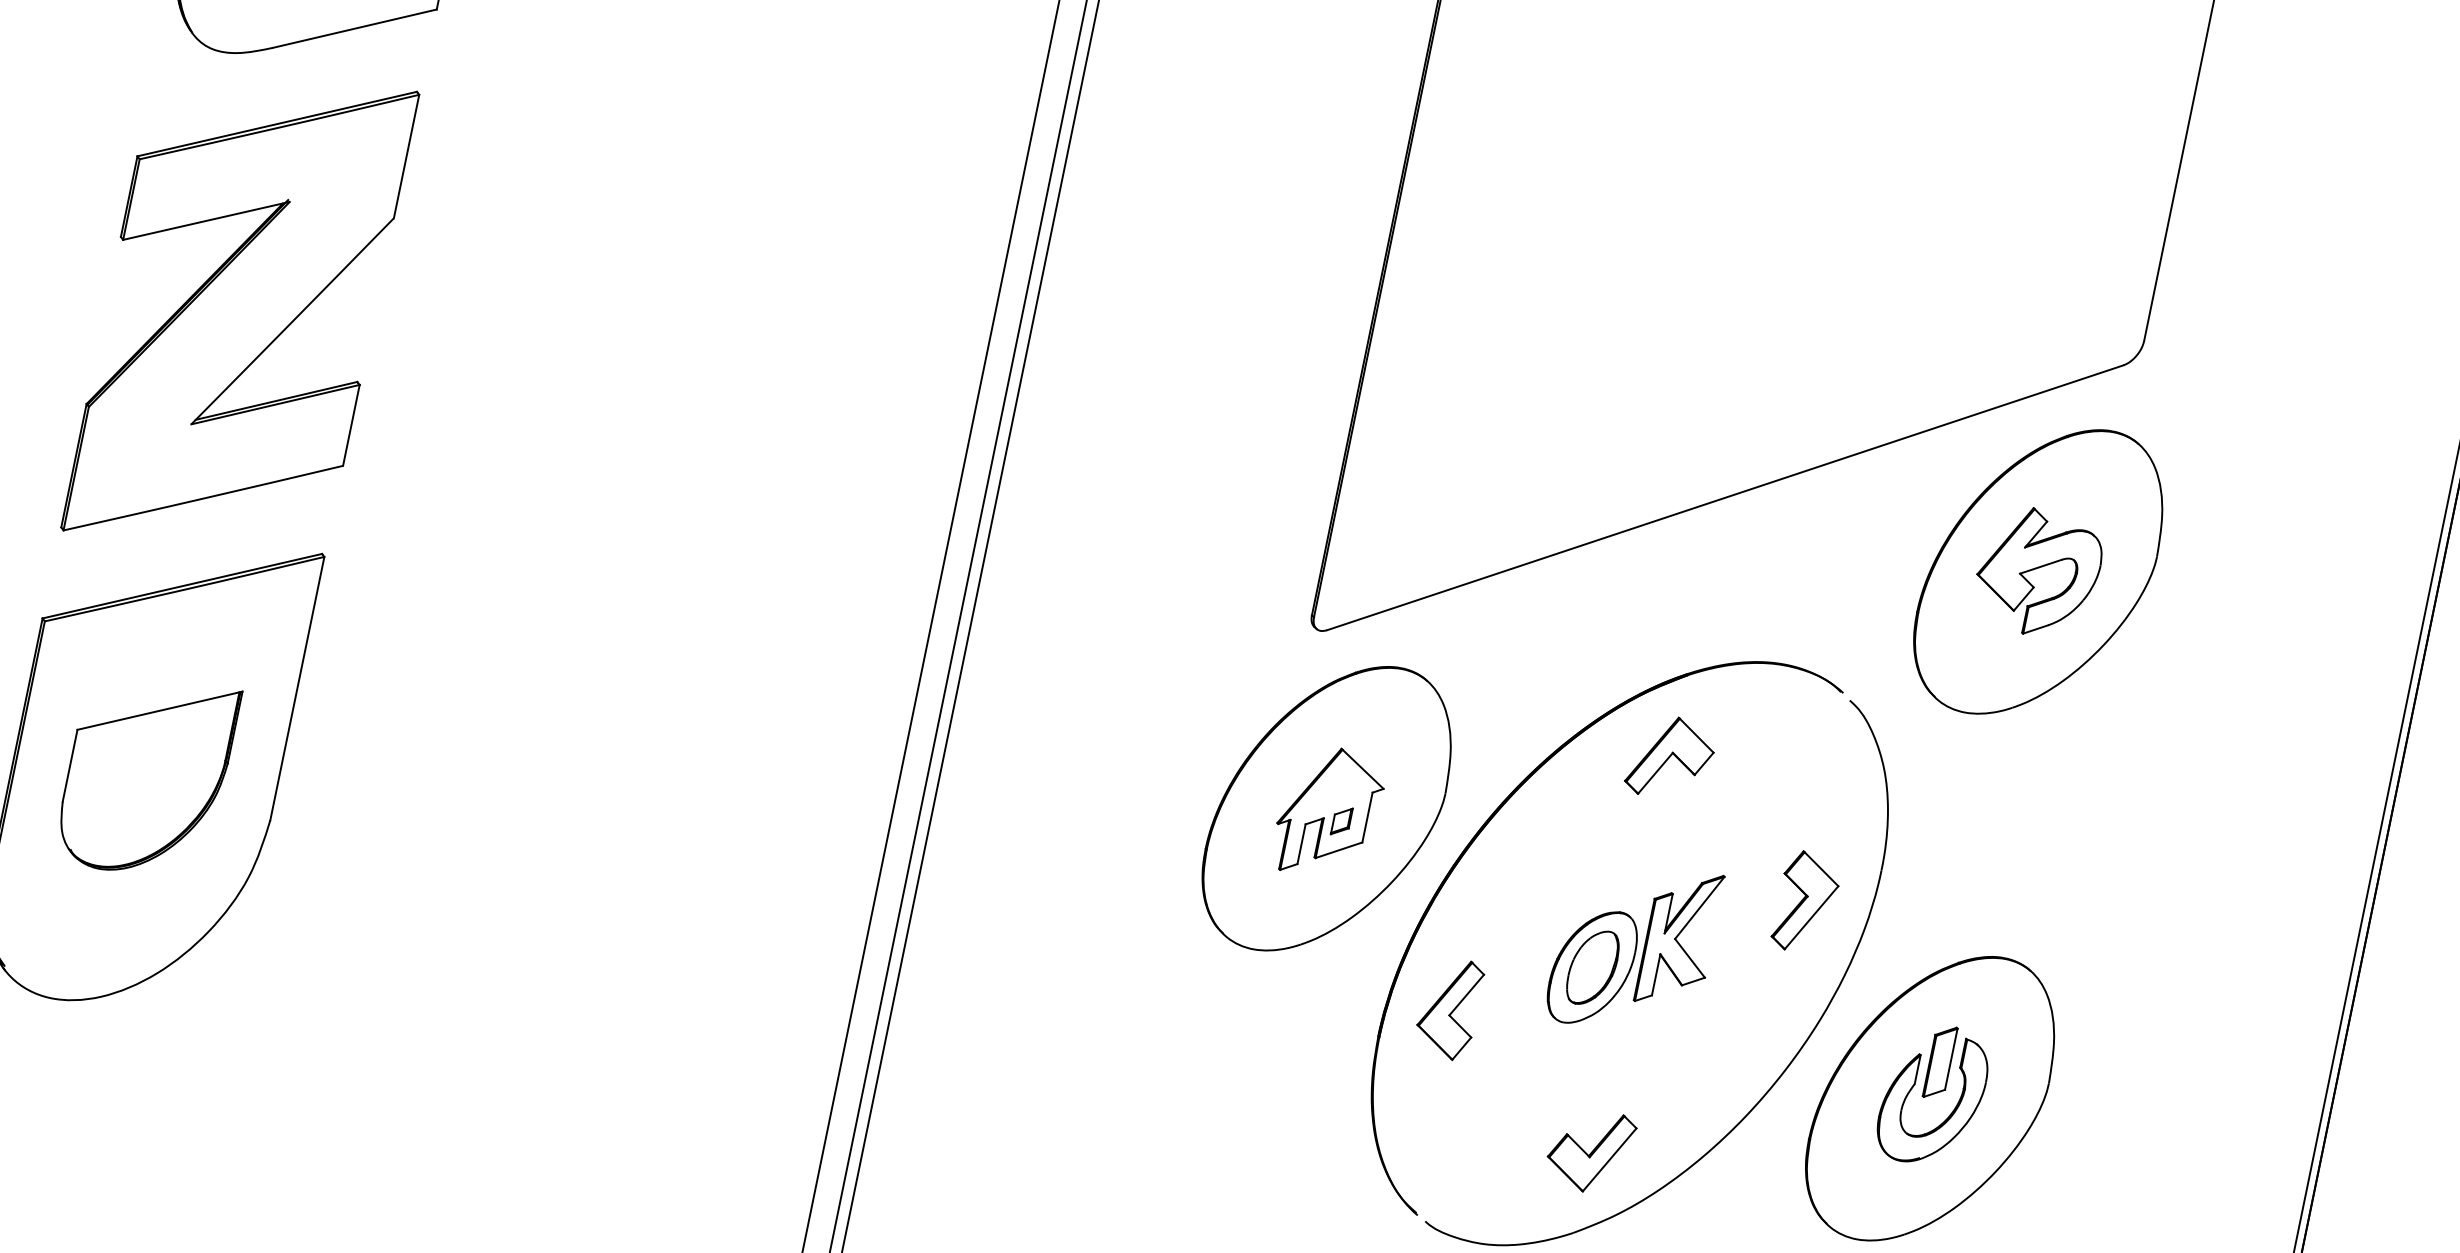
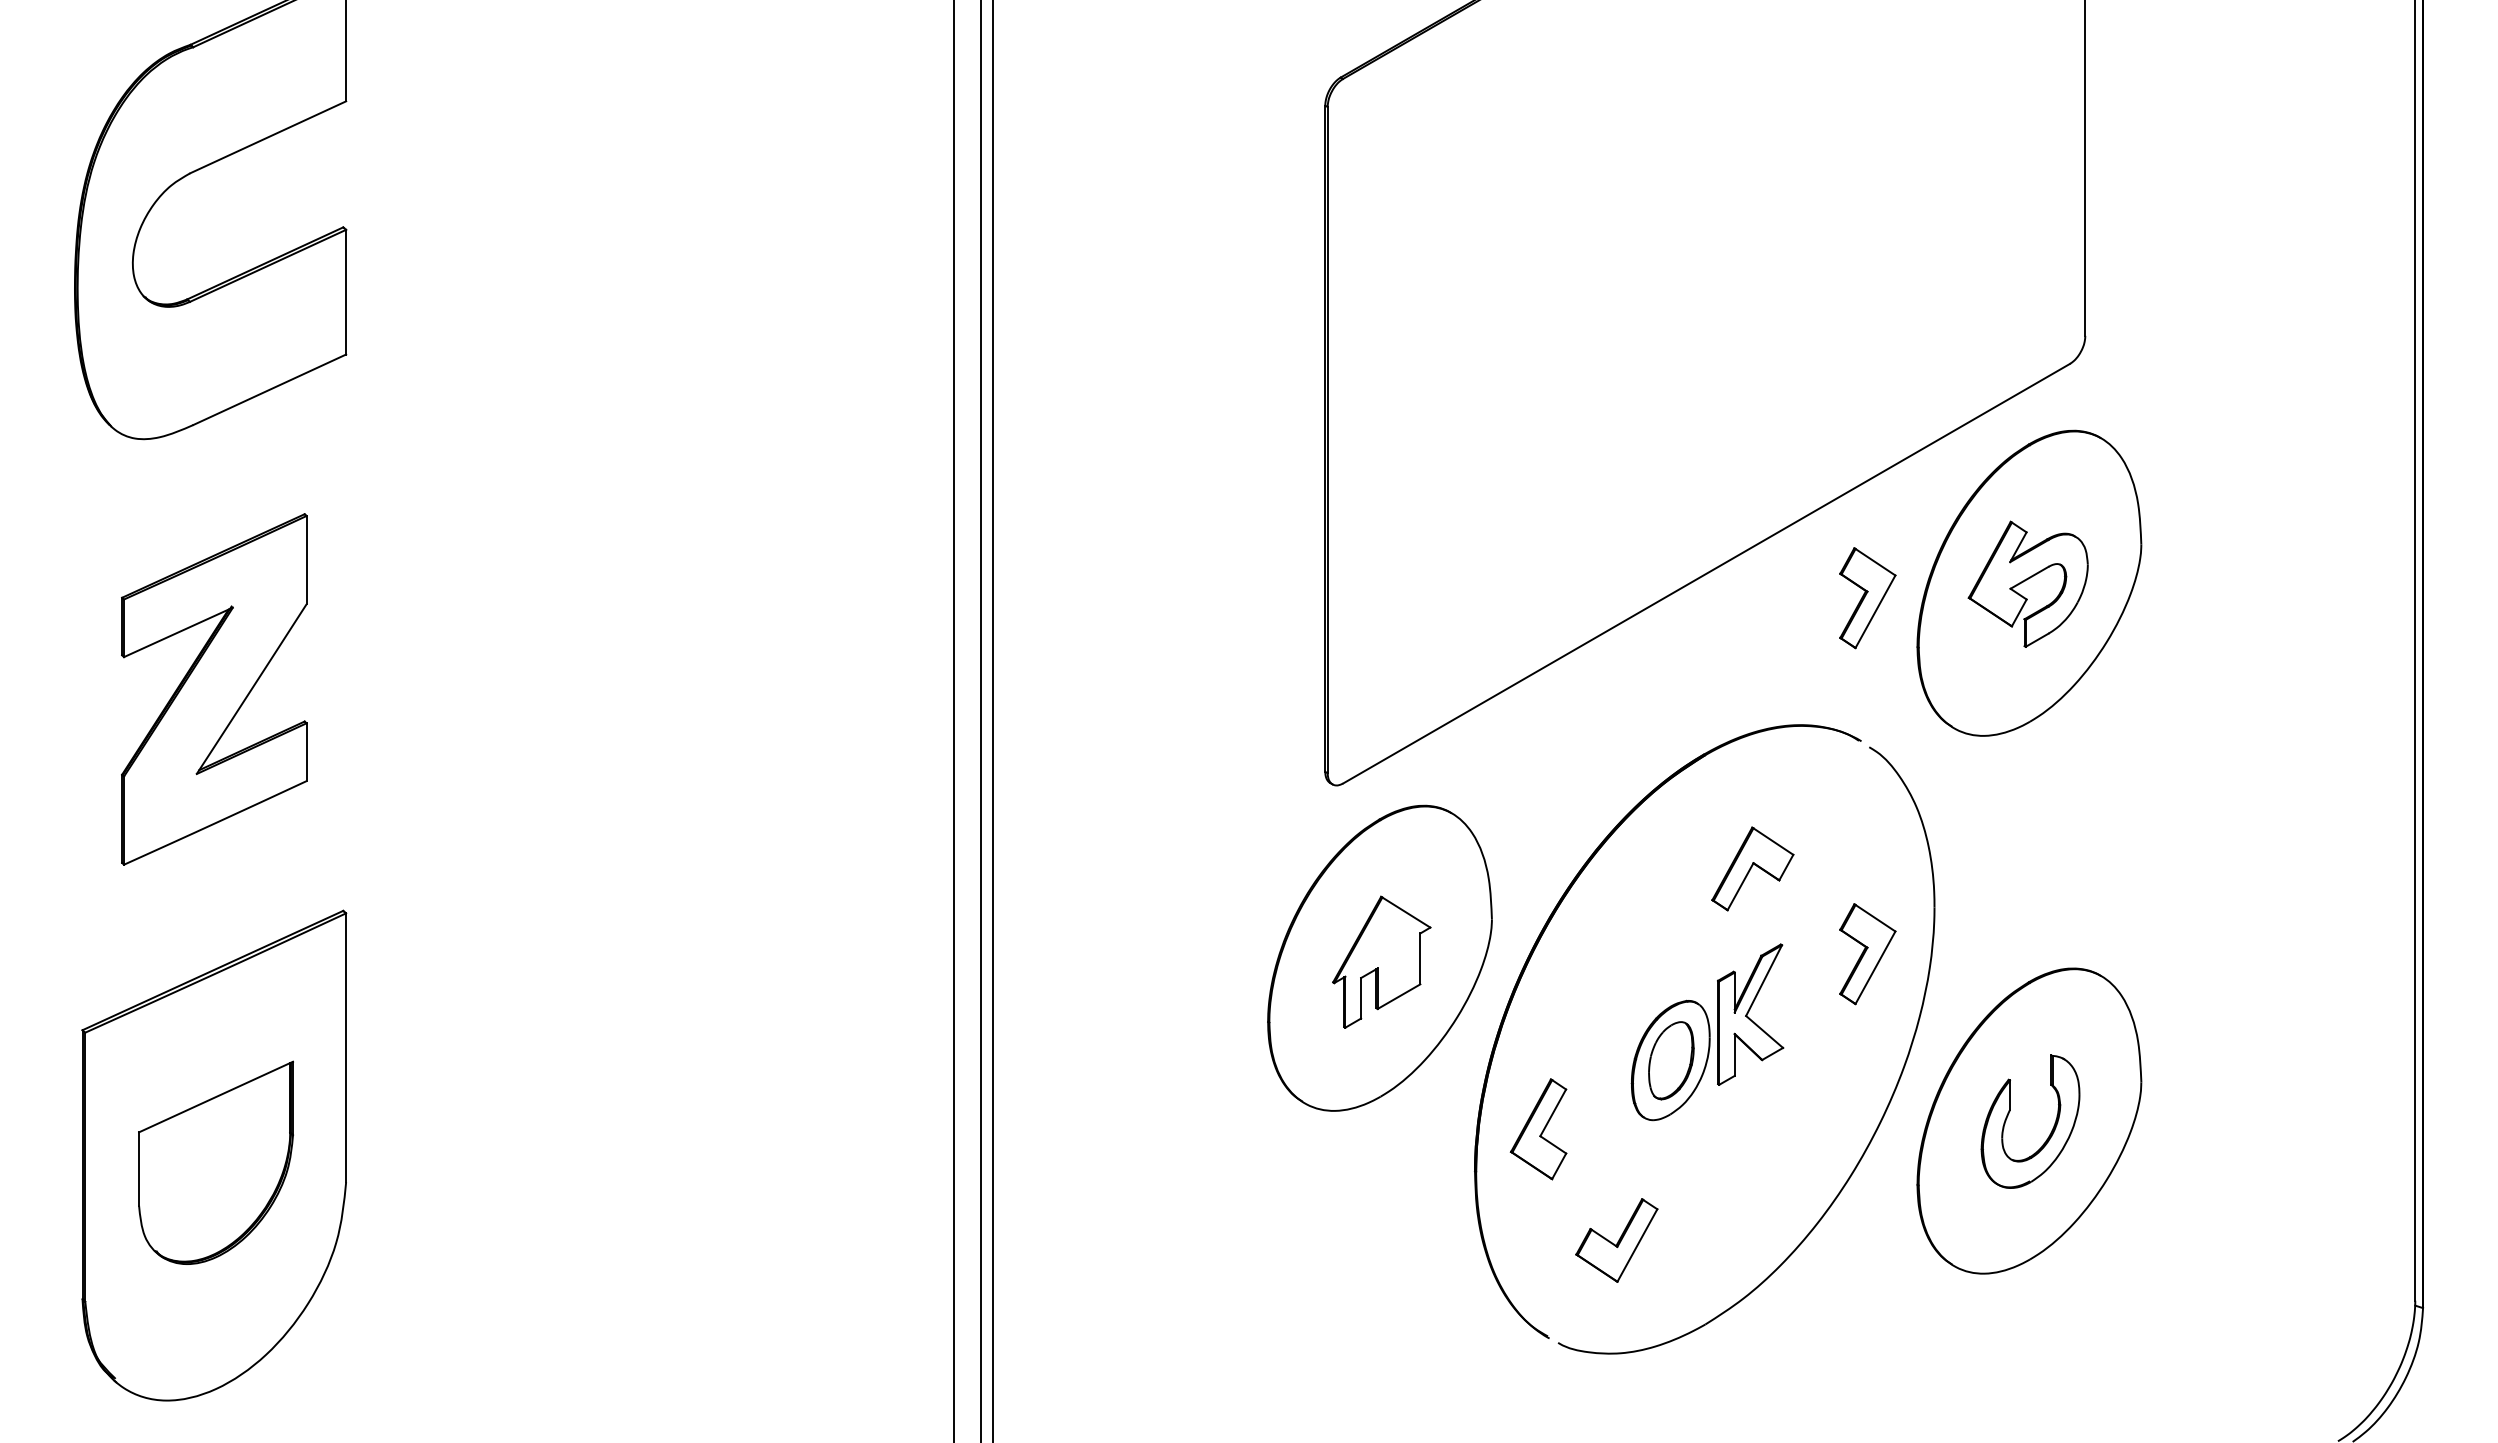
part: (240, 311) -> (214, 689), size x0.7
part: (1877, 554) -> (1867, 598), added
part: (1670, 757) -> (1752, 868), moved
part: (1341, 820) -> (1395, 967), removed
part: (1940, 1062) -> (2030, 1083), removed
part: (1590, 1150) -> (1616, 1240), moved

